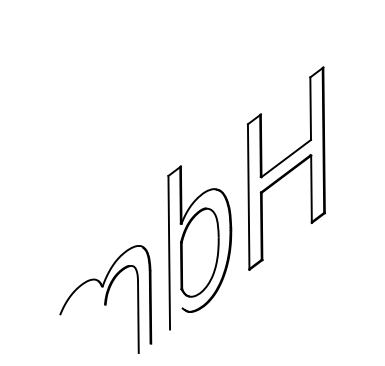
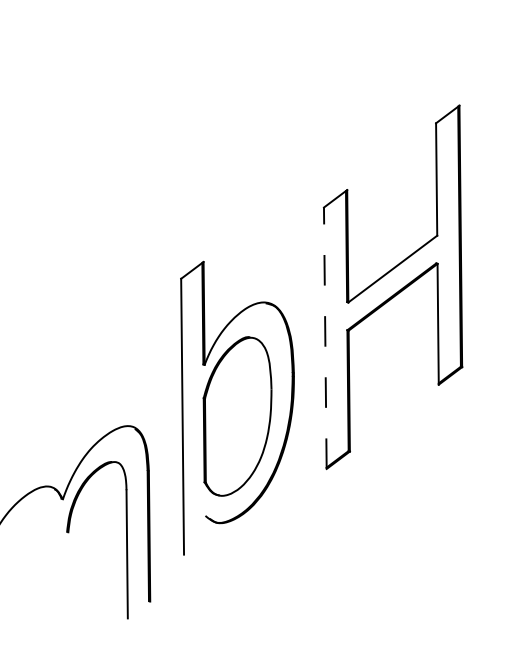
line: (248, 197) -> (324, 339), solid -> dashed
part: (199, 247) -> (236, 407), moved

